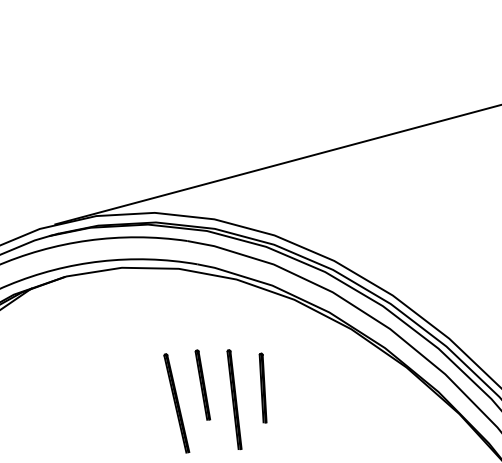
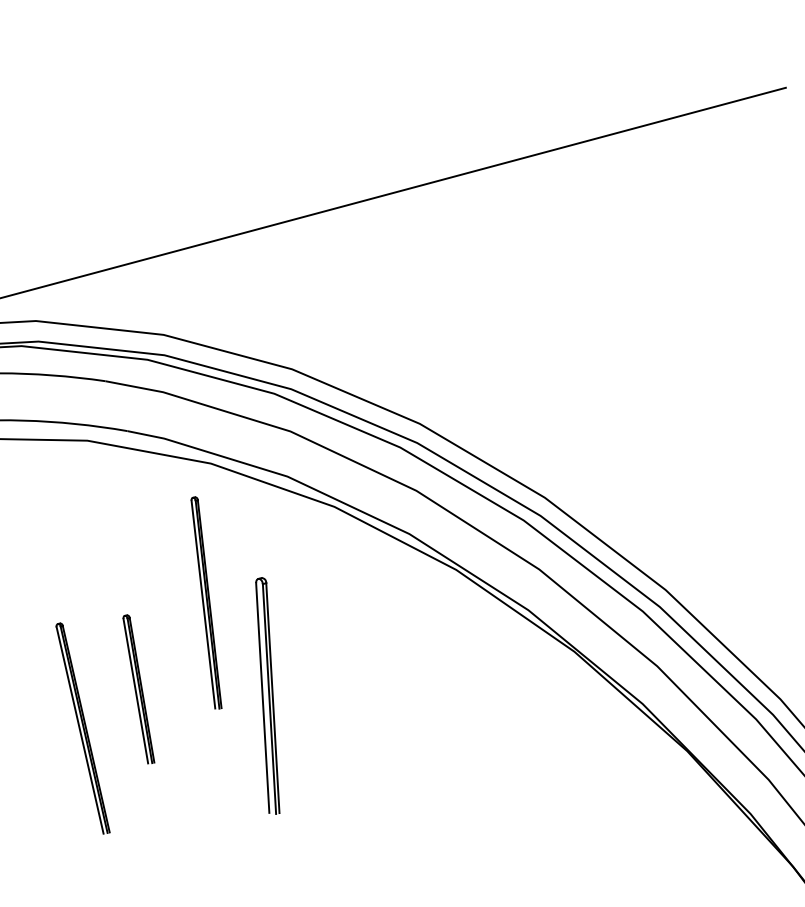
part: (262, 387) -> (266, 694), size x1.6
part: (234, 399) -> (206, 602), moved

